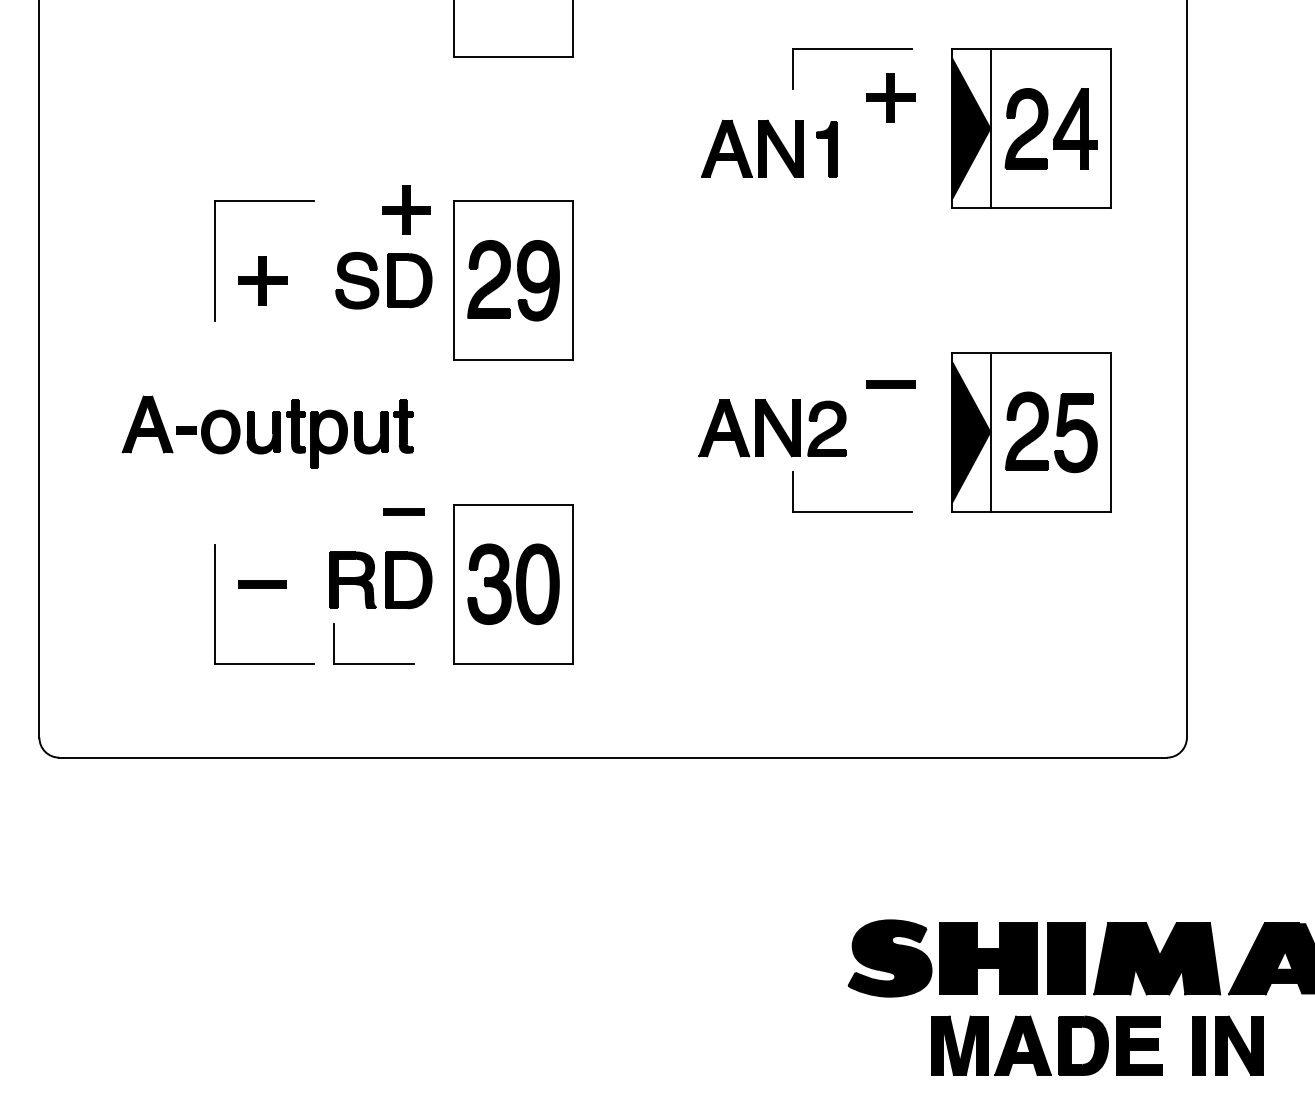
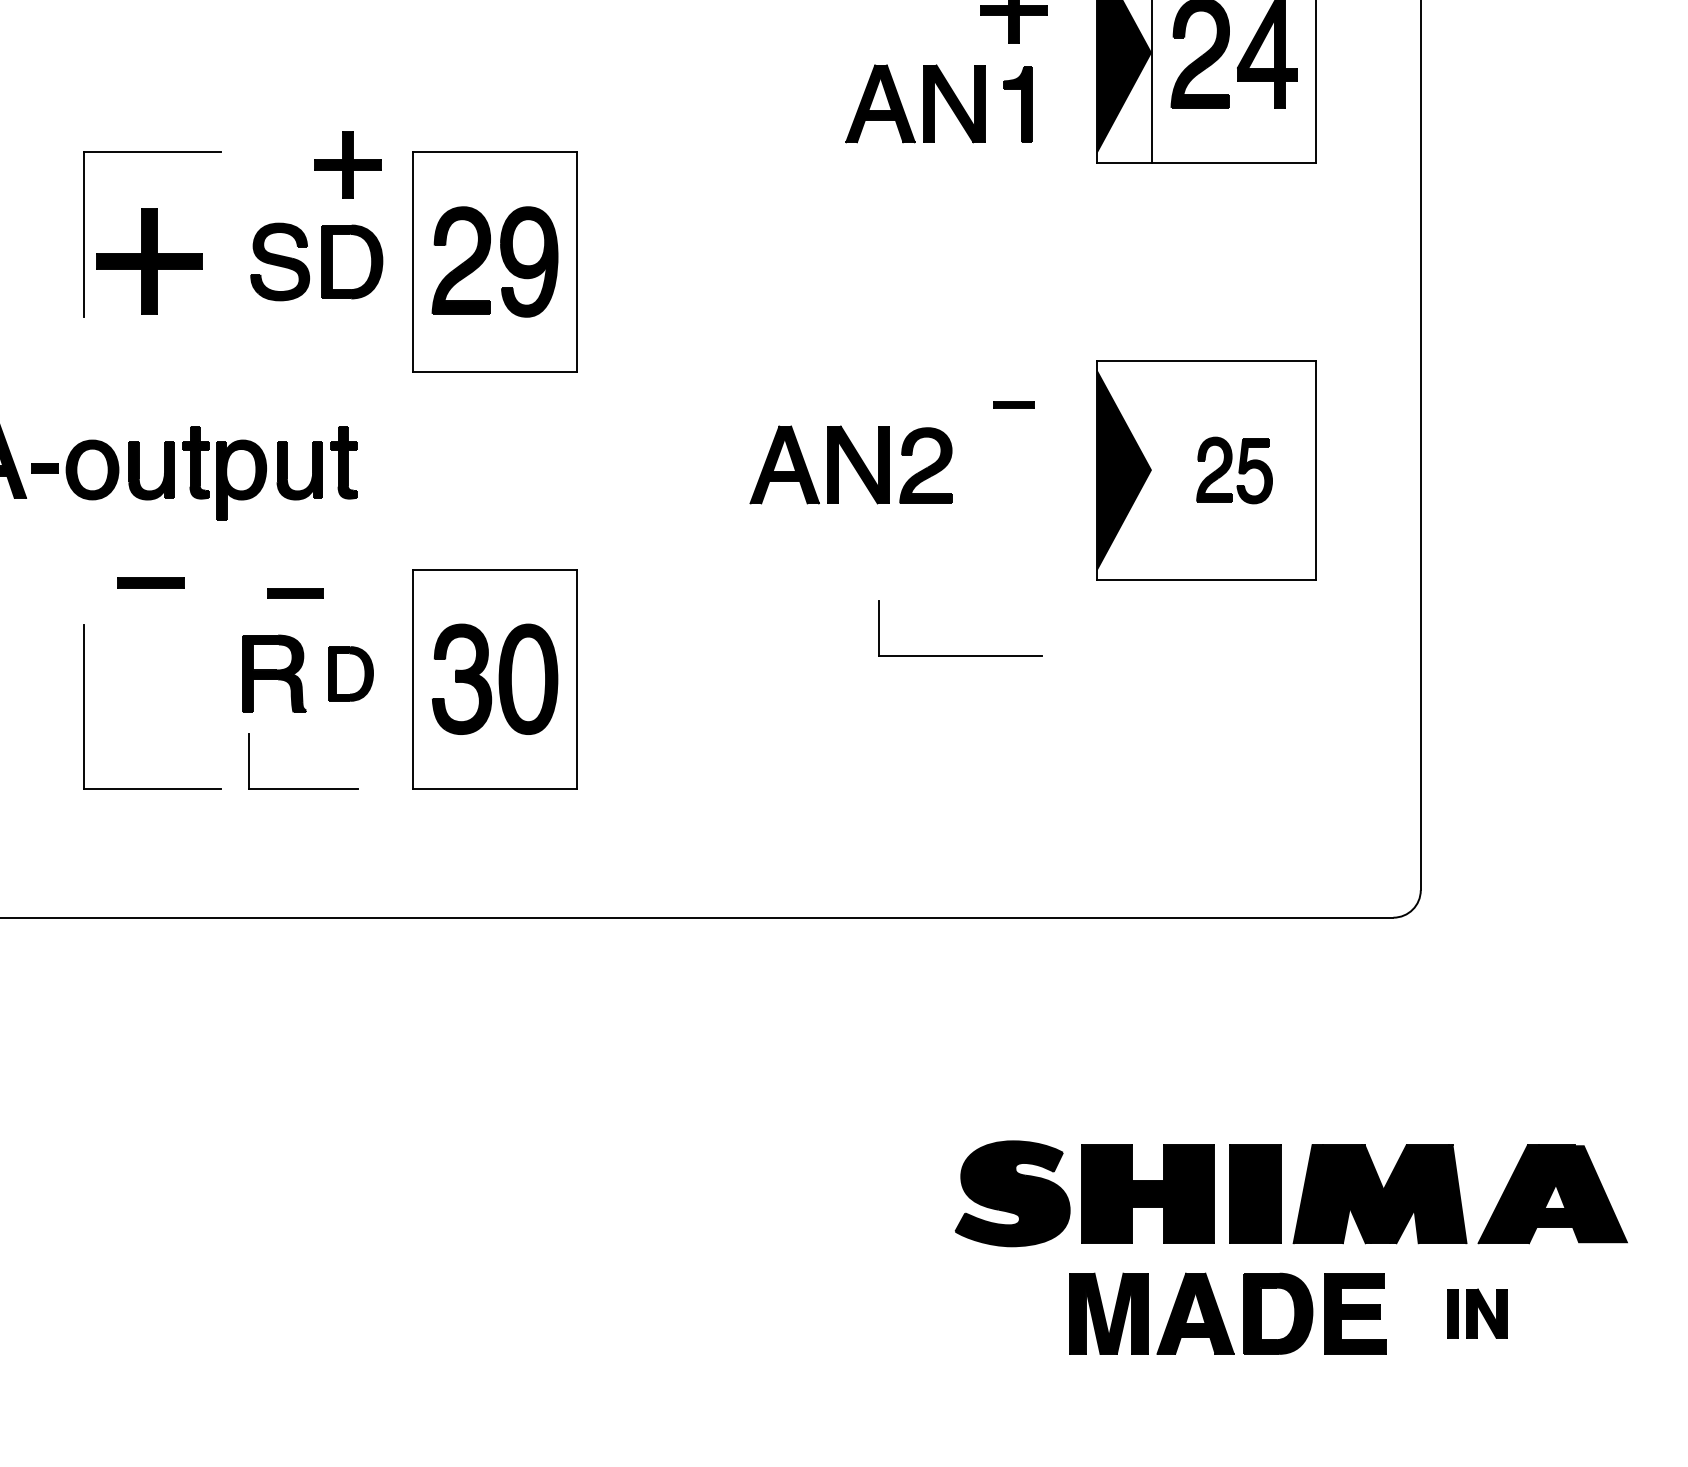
part: (769, 148) -> (939, 103), moved
part: (262, 280) -> (149, 261), size x1.6
part: (890, 384) -> (1013, 404), size x0.6
line: (991, 432) -> (1152, 470), removed
part: (1051, 432) -> (1234, 470), size x0.6
part: (403, 511) -> (295, 592), moved
part: (852, 511) -> (961, 654), moved
part: (408, 580) -> (350, 674), size x0.7
part: (262, 584) -> (151, 583), moved
part: (1227, 1045) -> (1476, 1313), size x0.6

